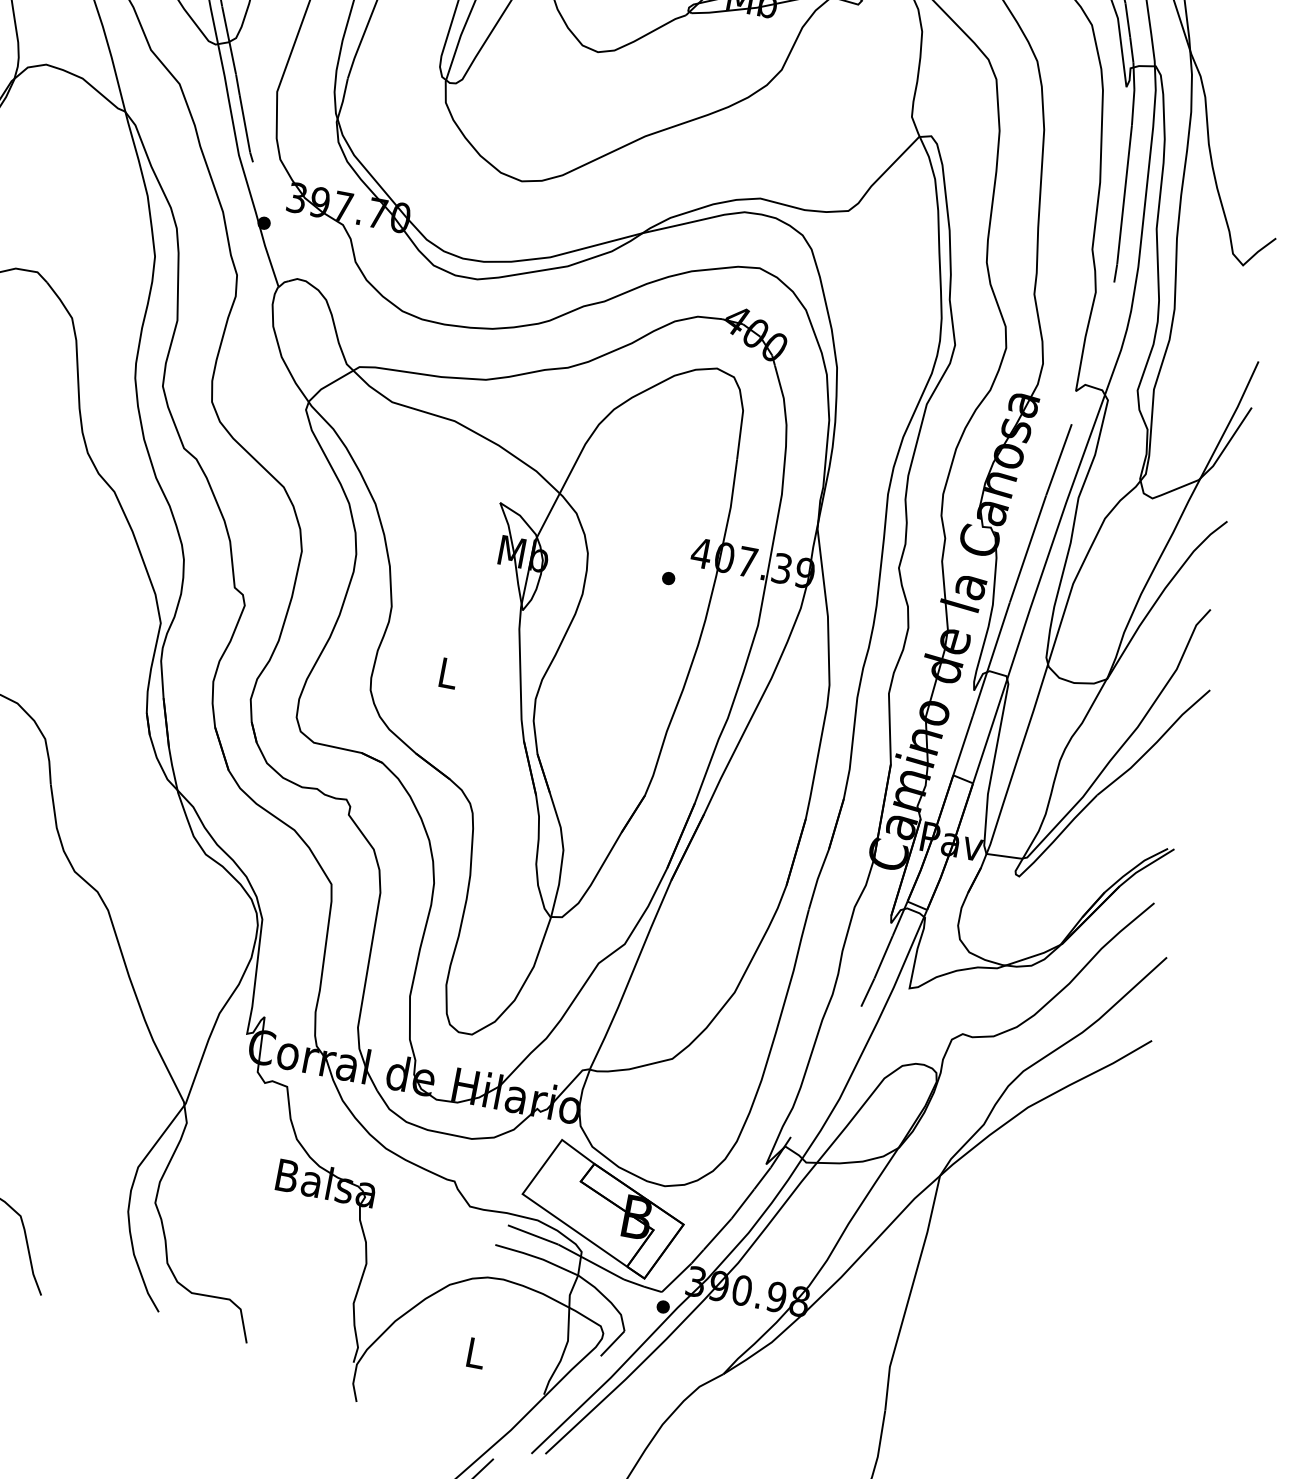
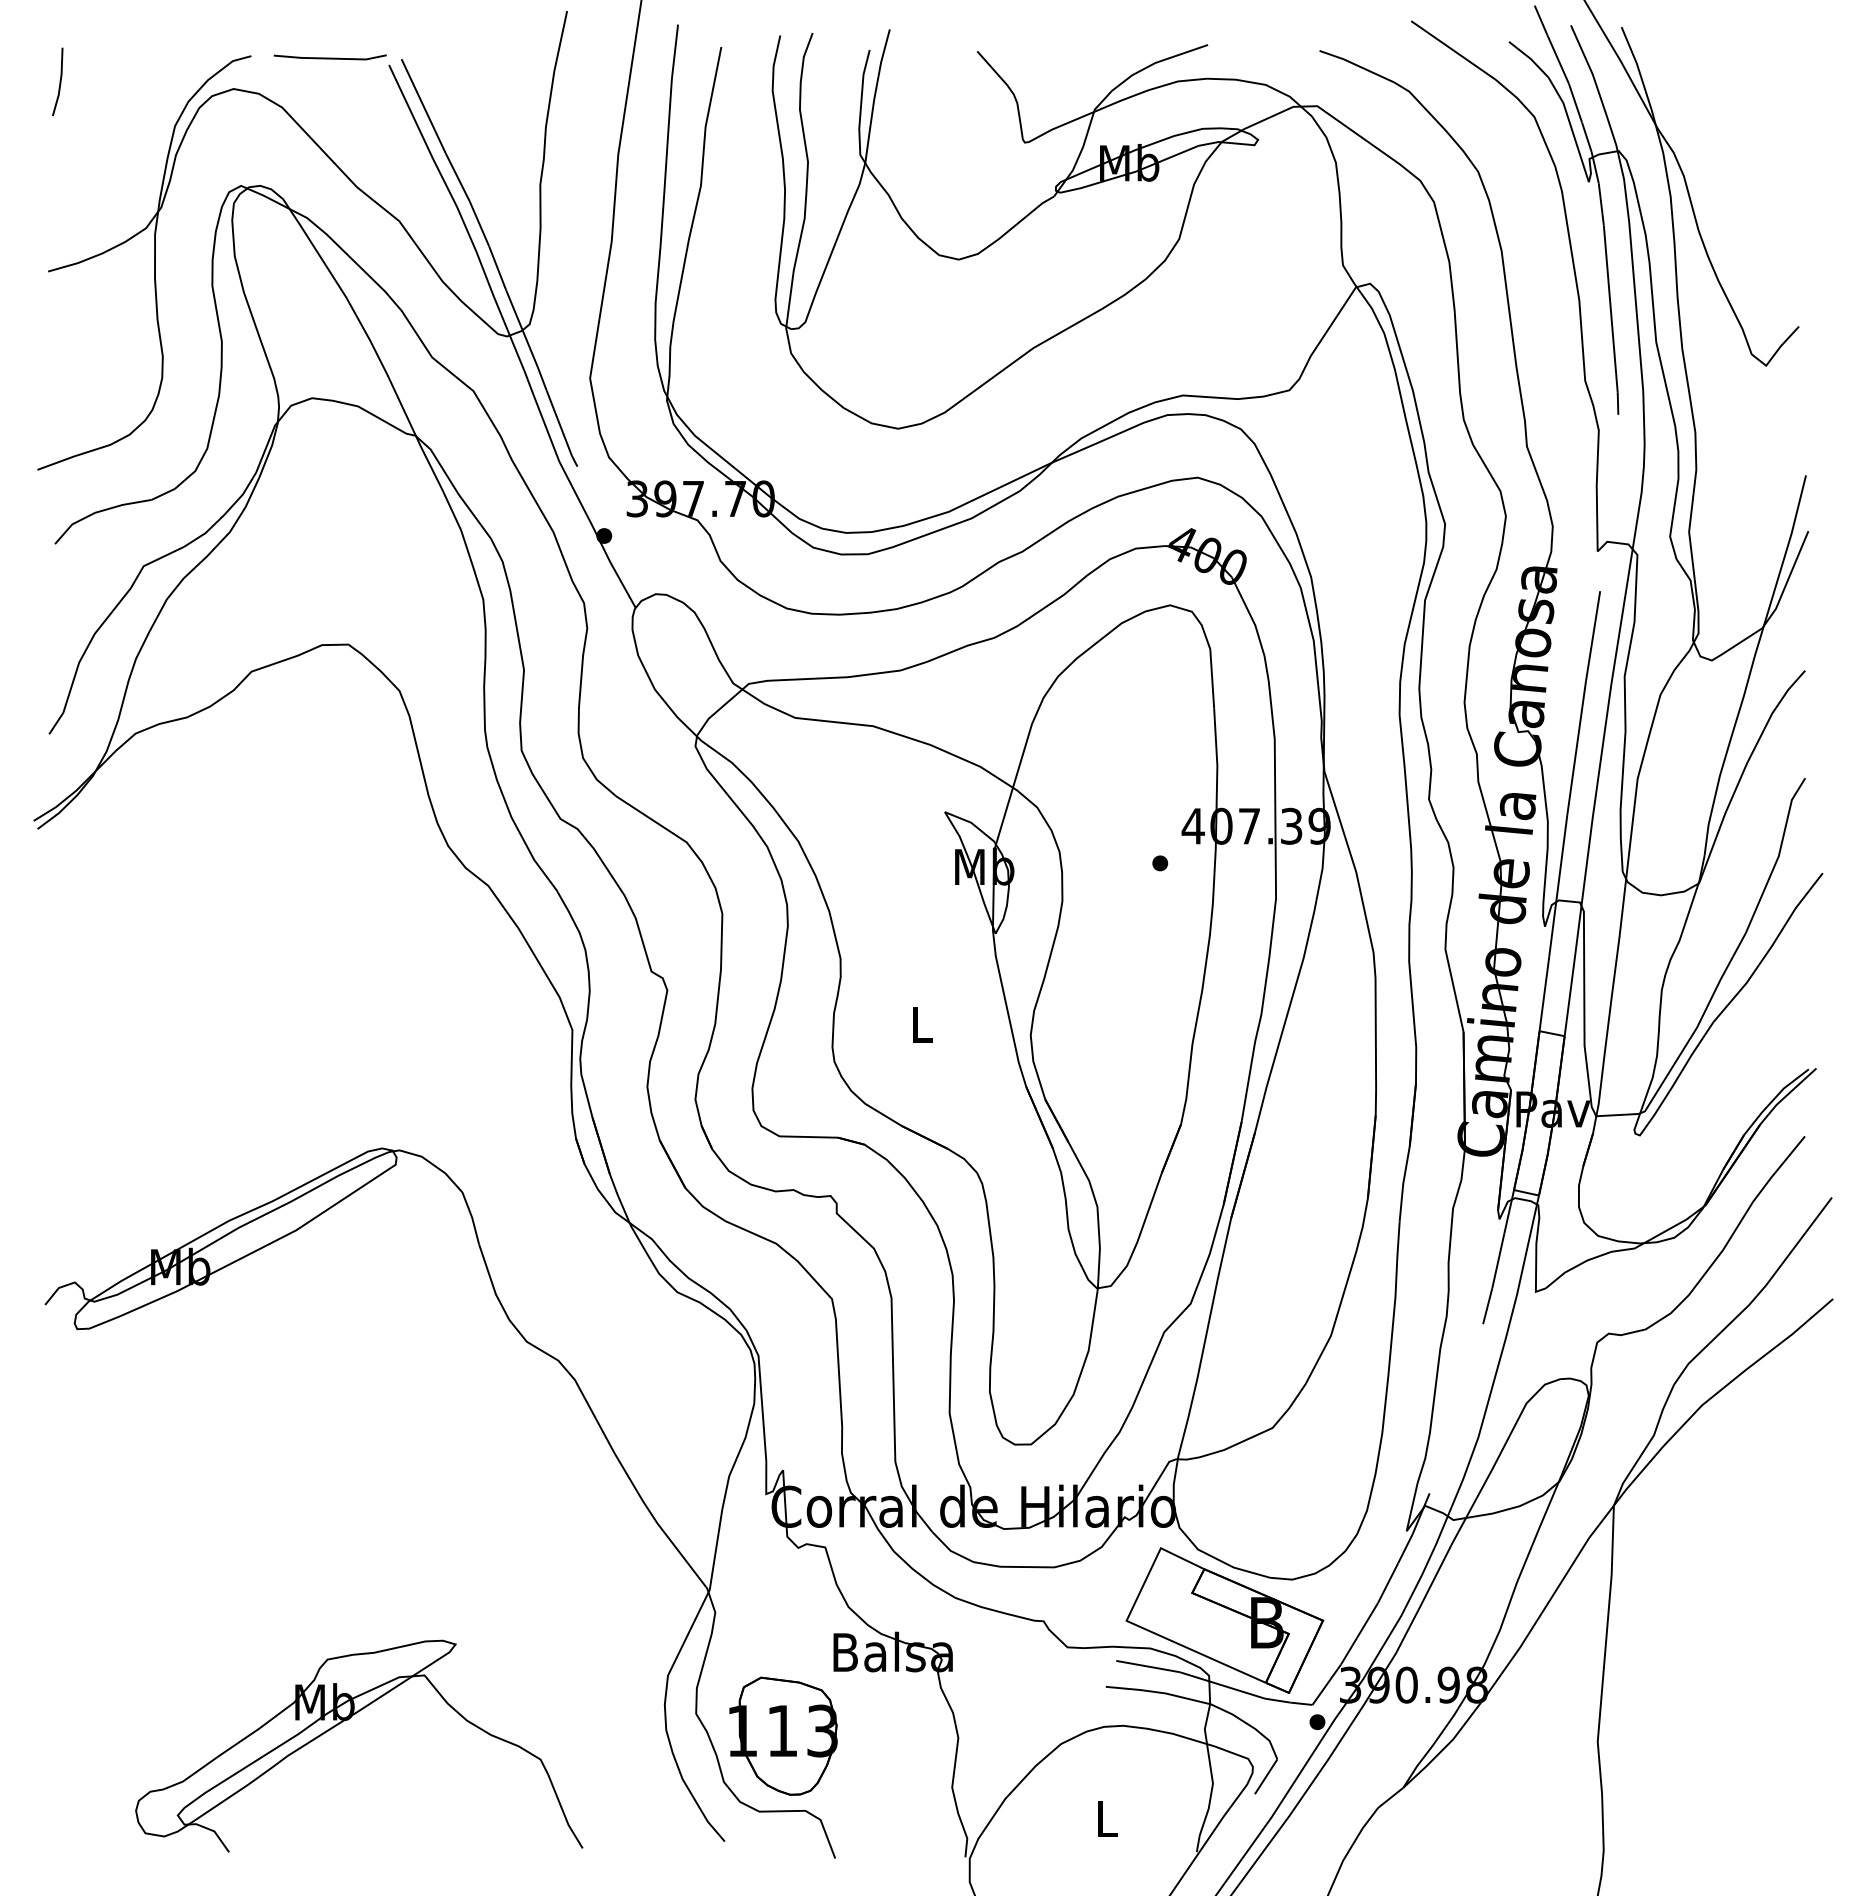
part: (223, 1234) -> (783, 1735), added

